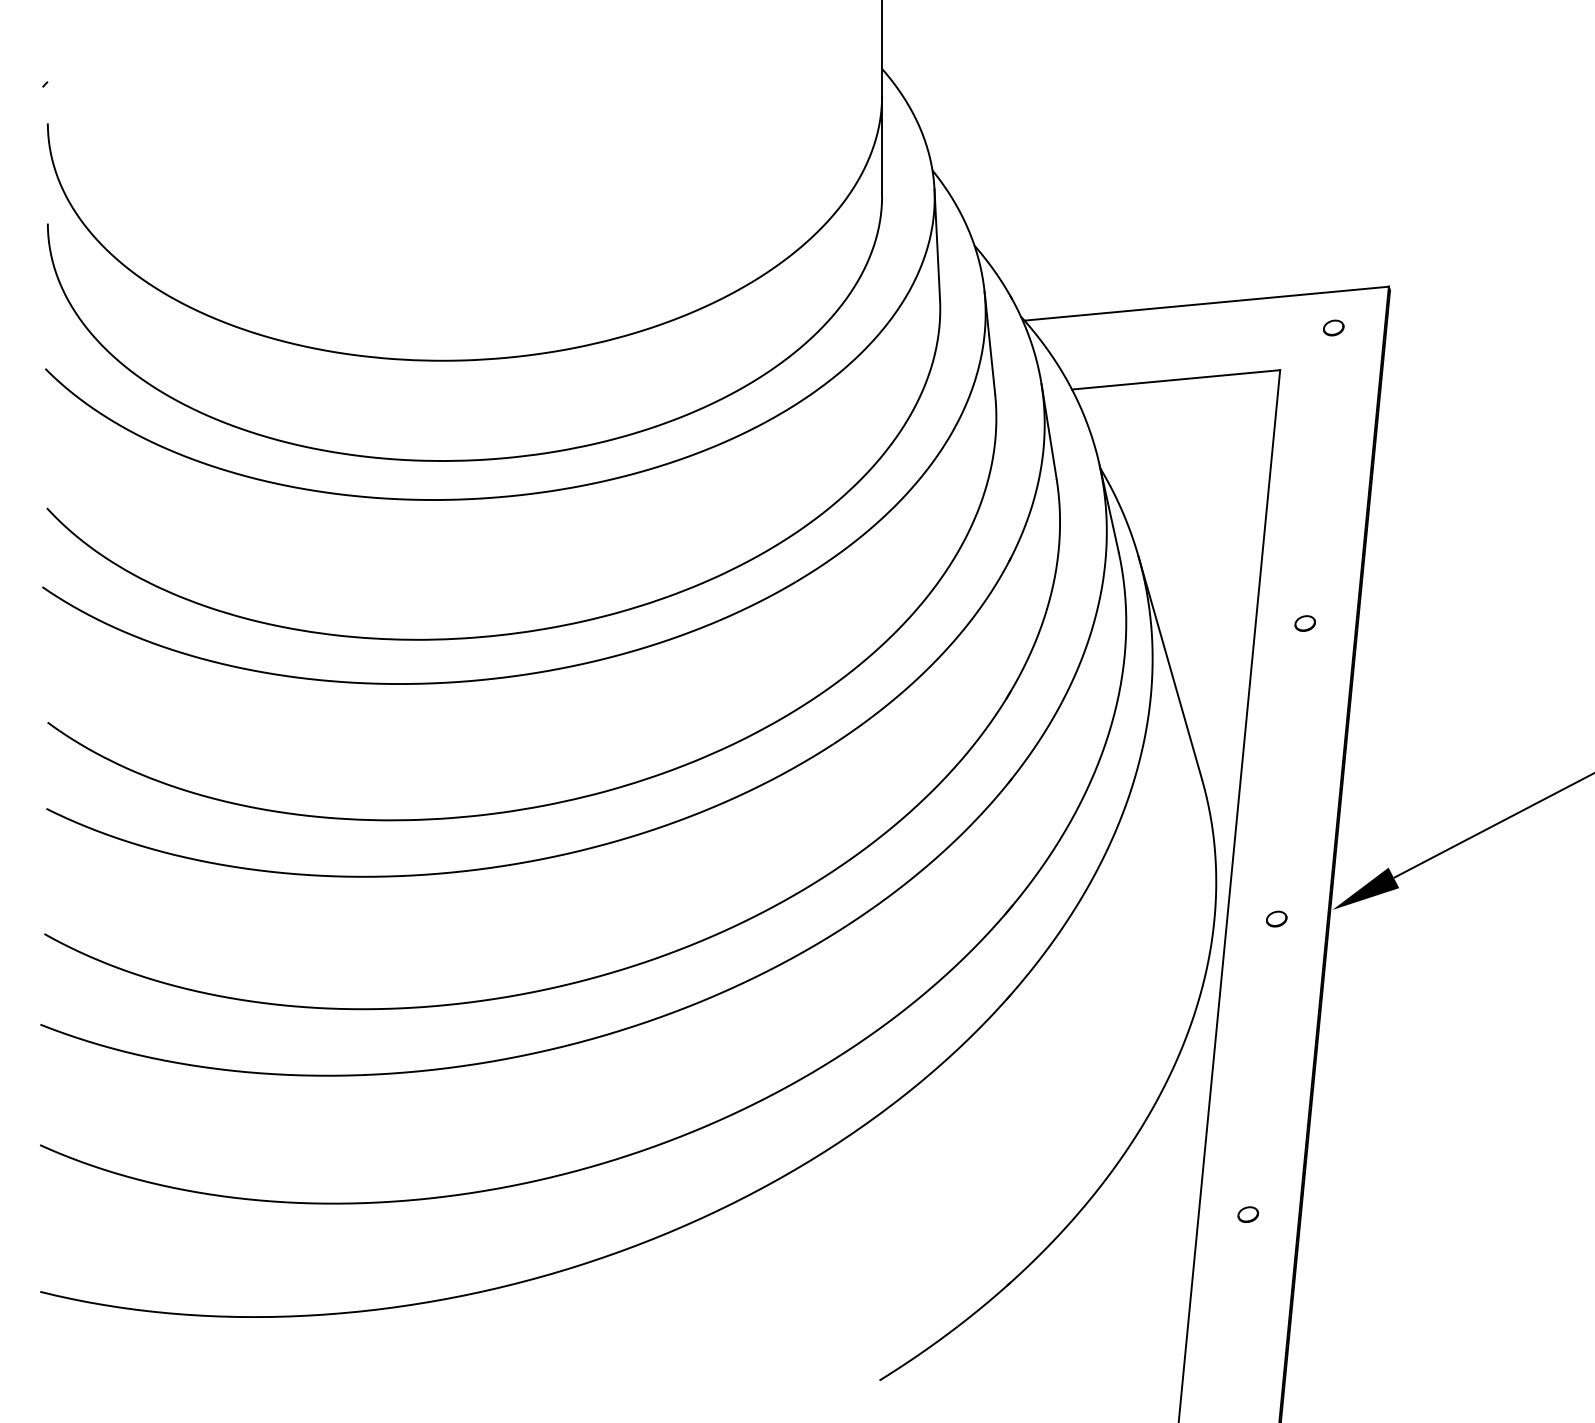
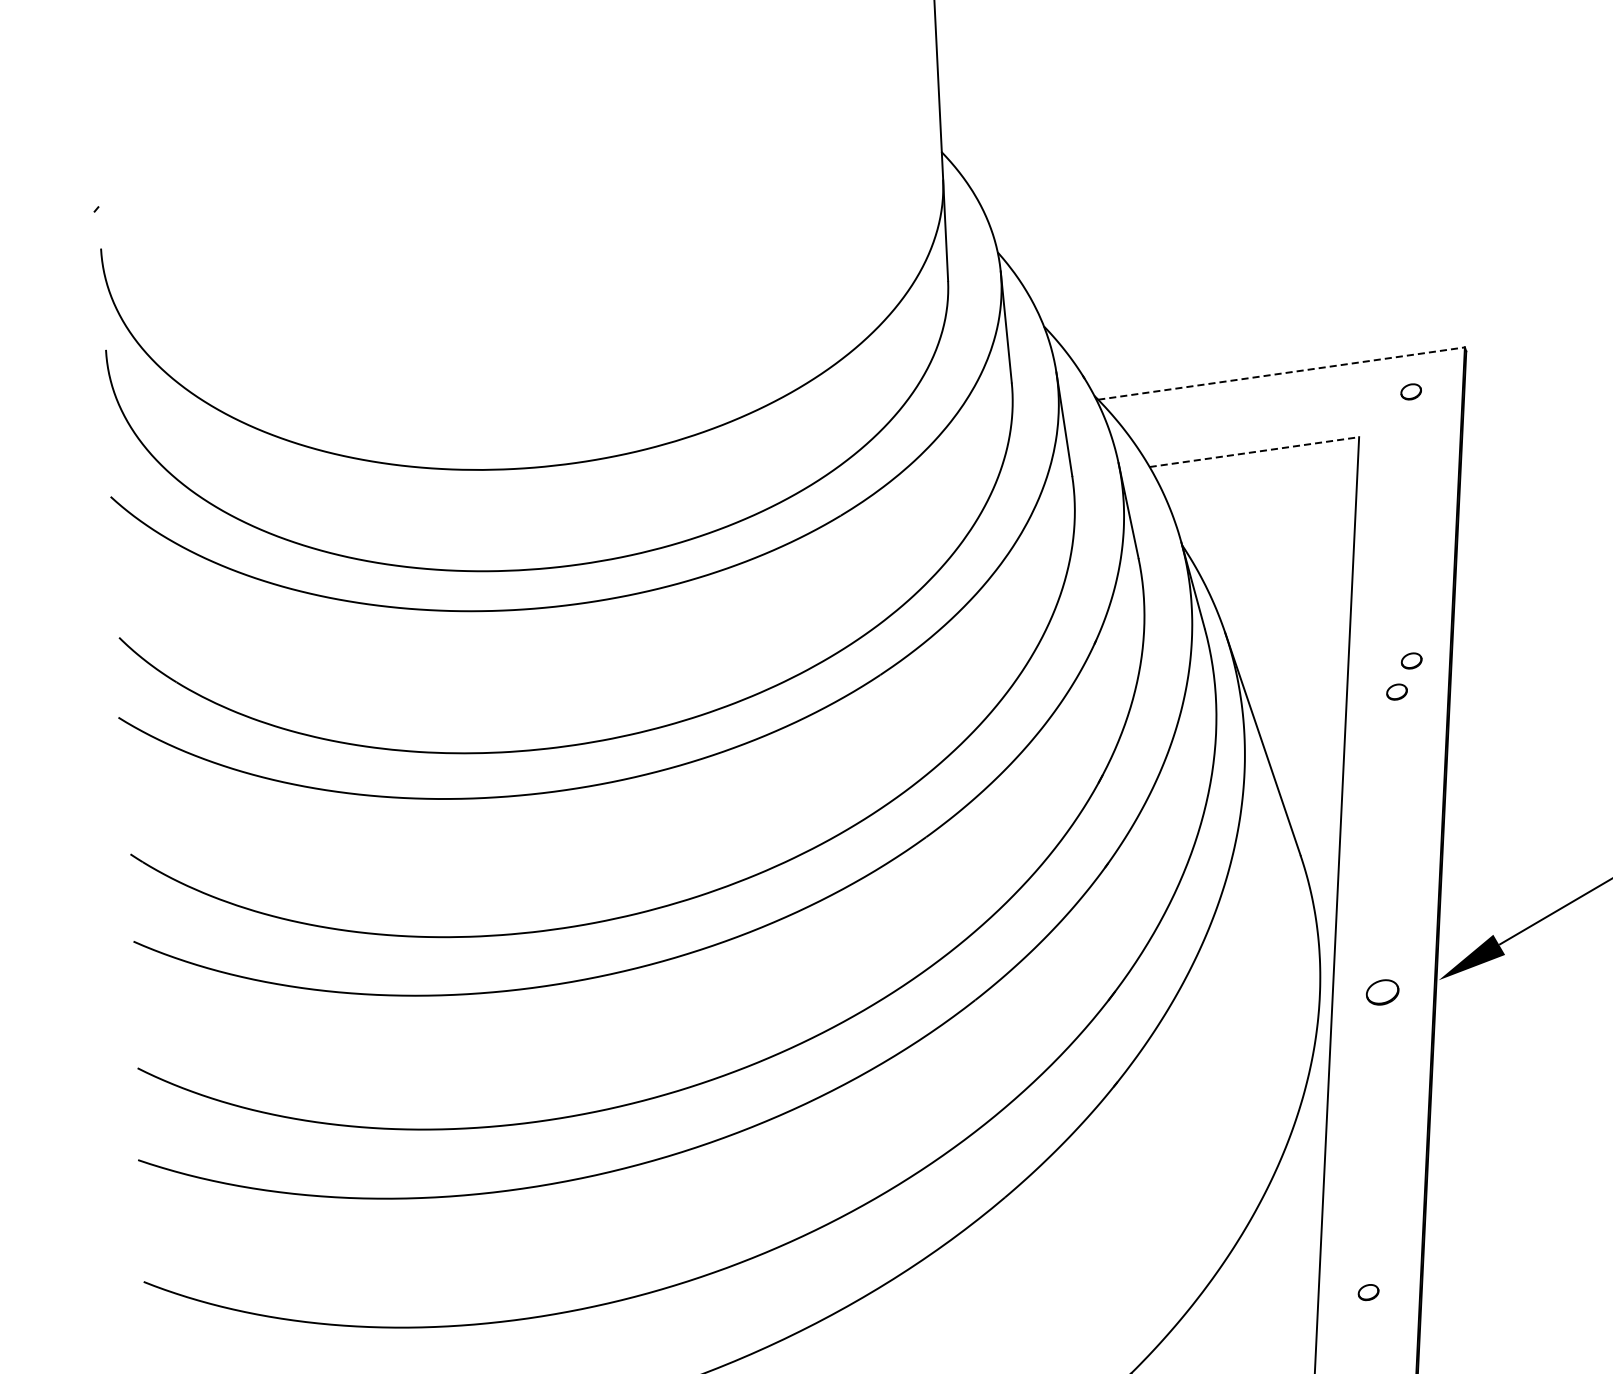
line: (1206, 303) -> (1281, 373), solid -> dashed
line: (1176, 379) -> (1254, 451), solid -> dashed
part: (1320, 593) -> (1410, 660), added
part: (1276, 918) -> (1382, 991), size x1.6

